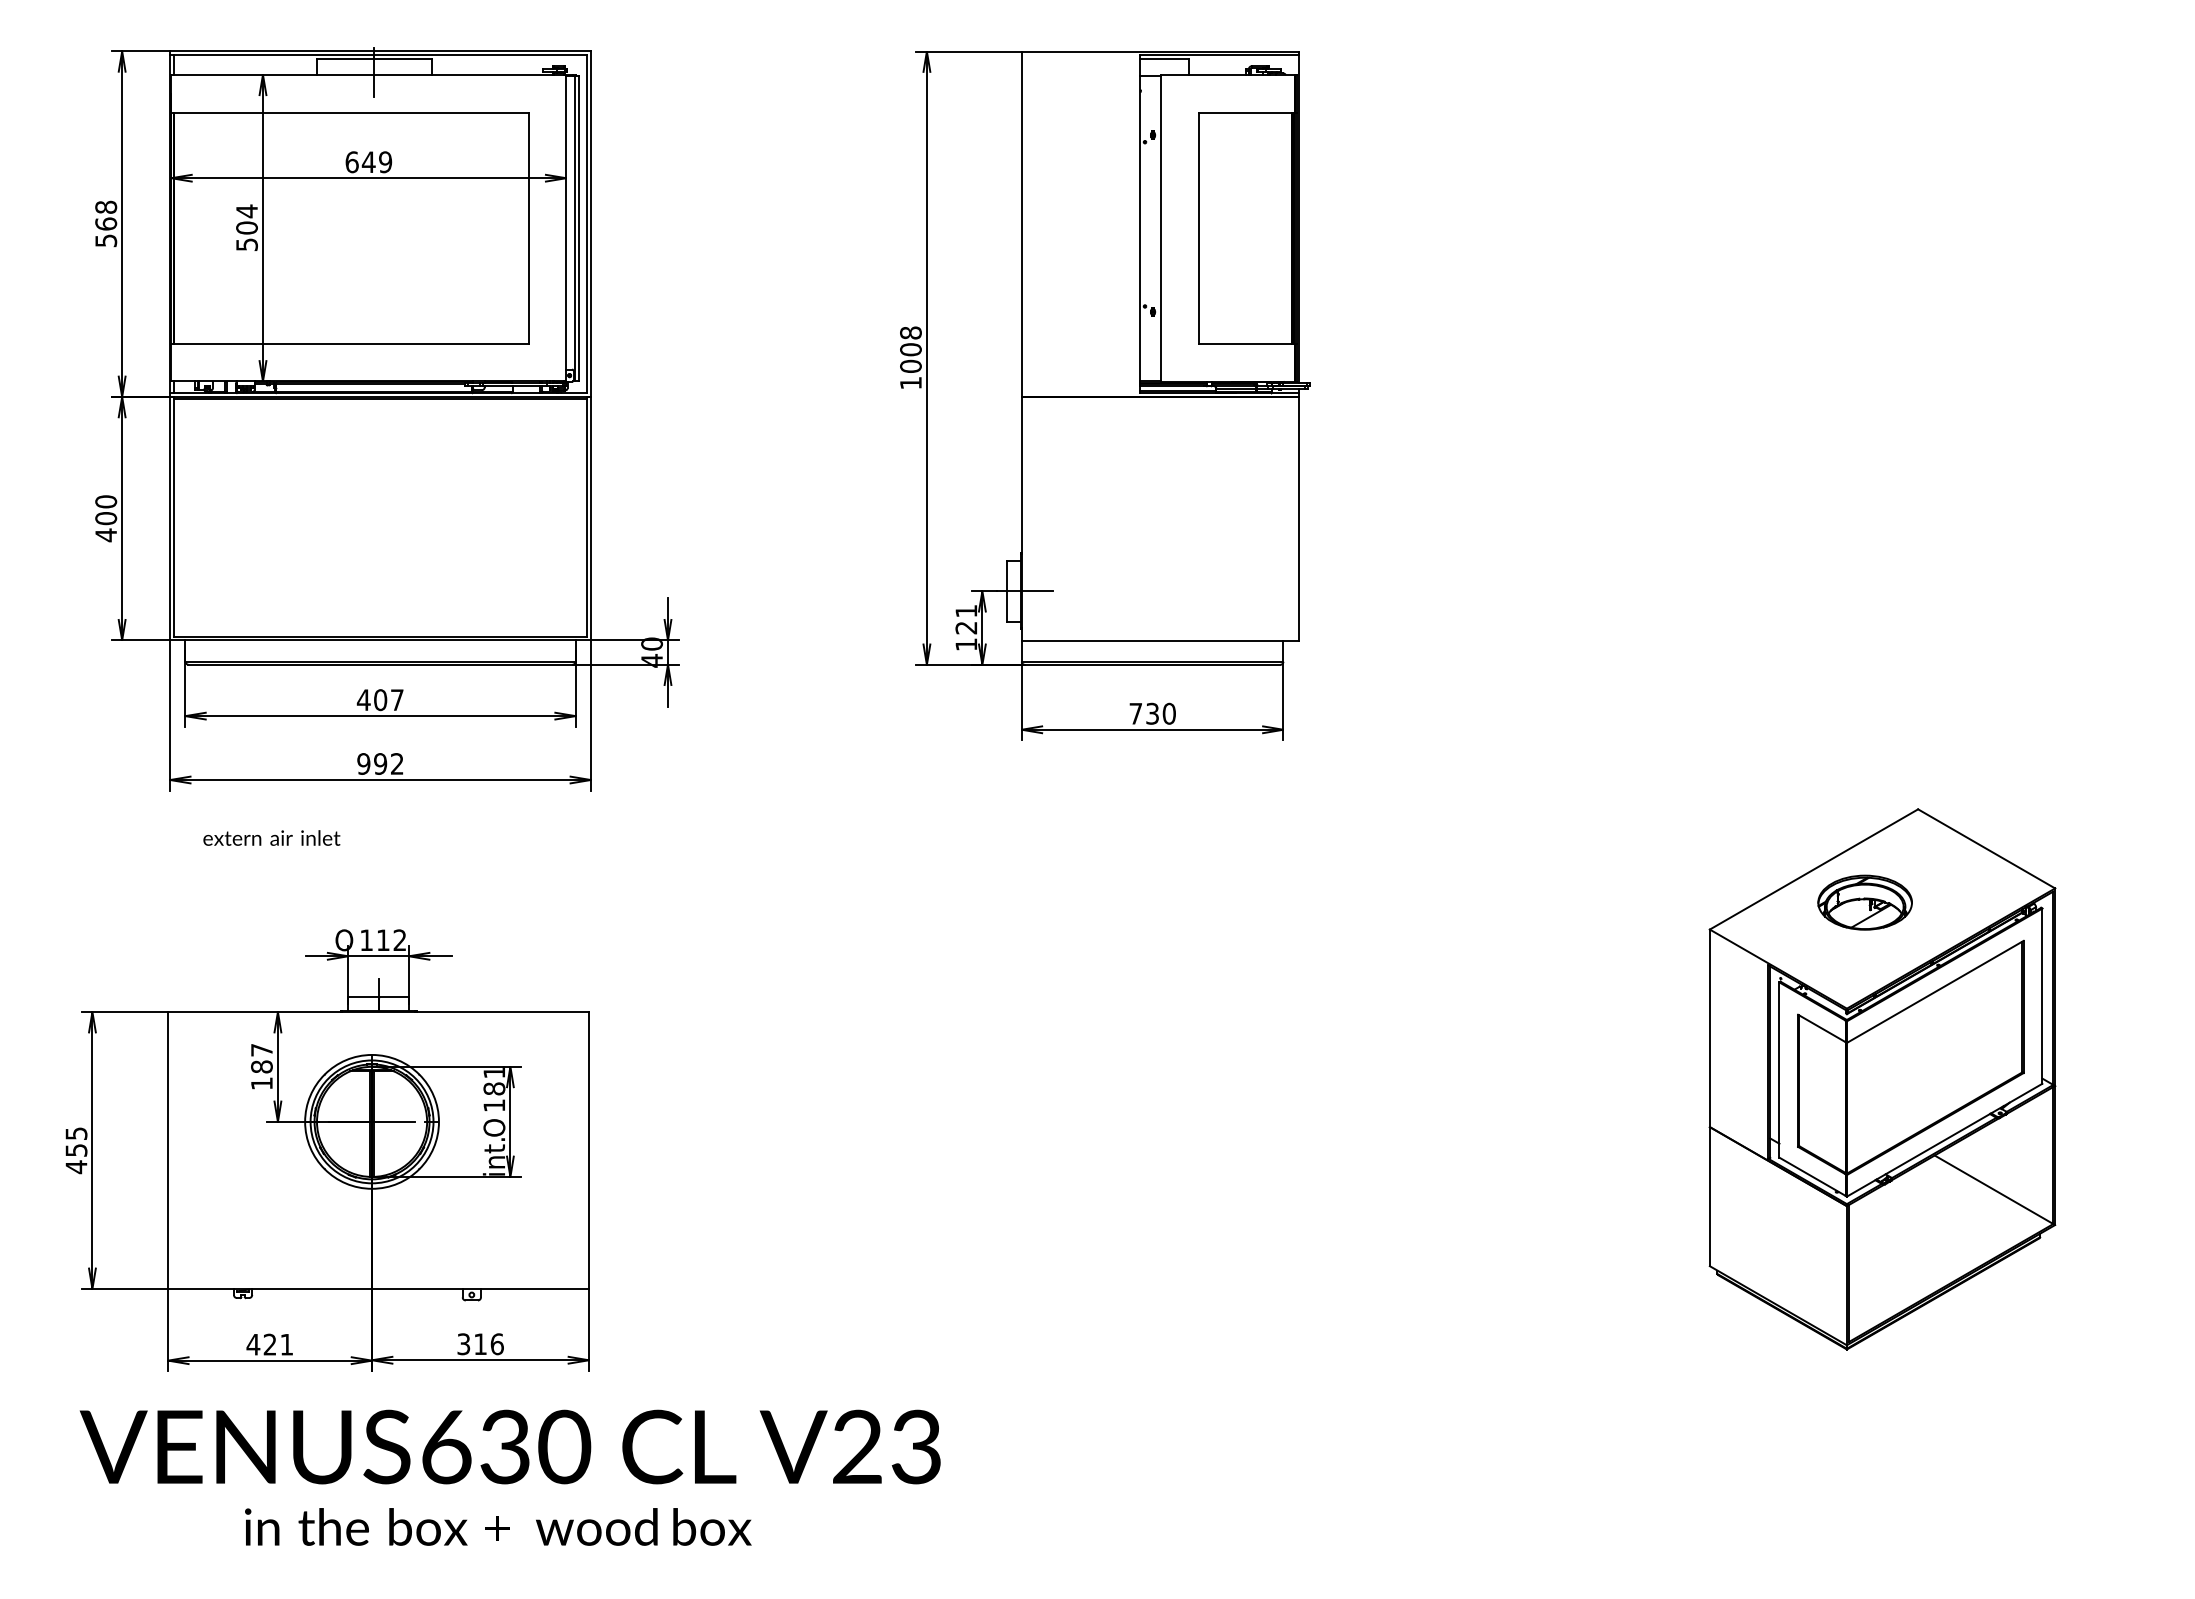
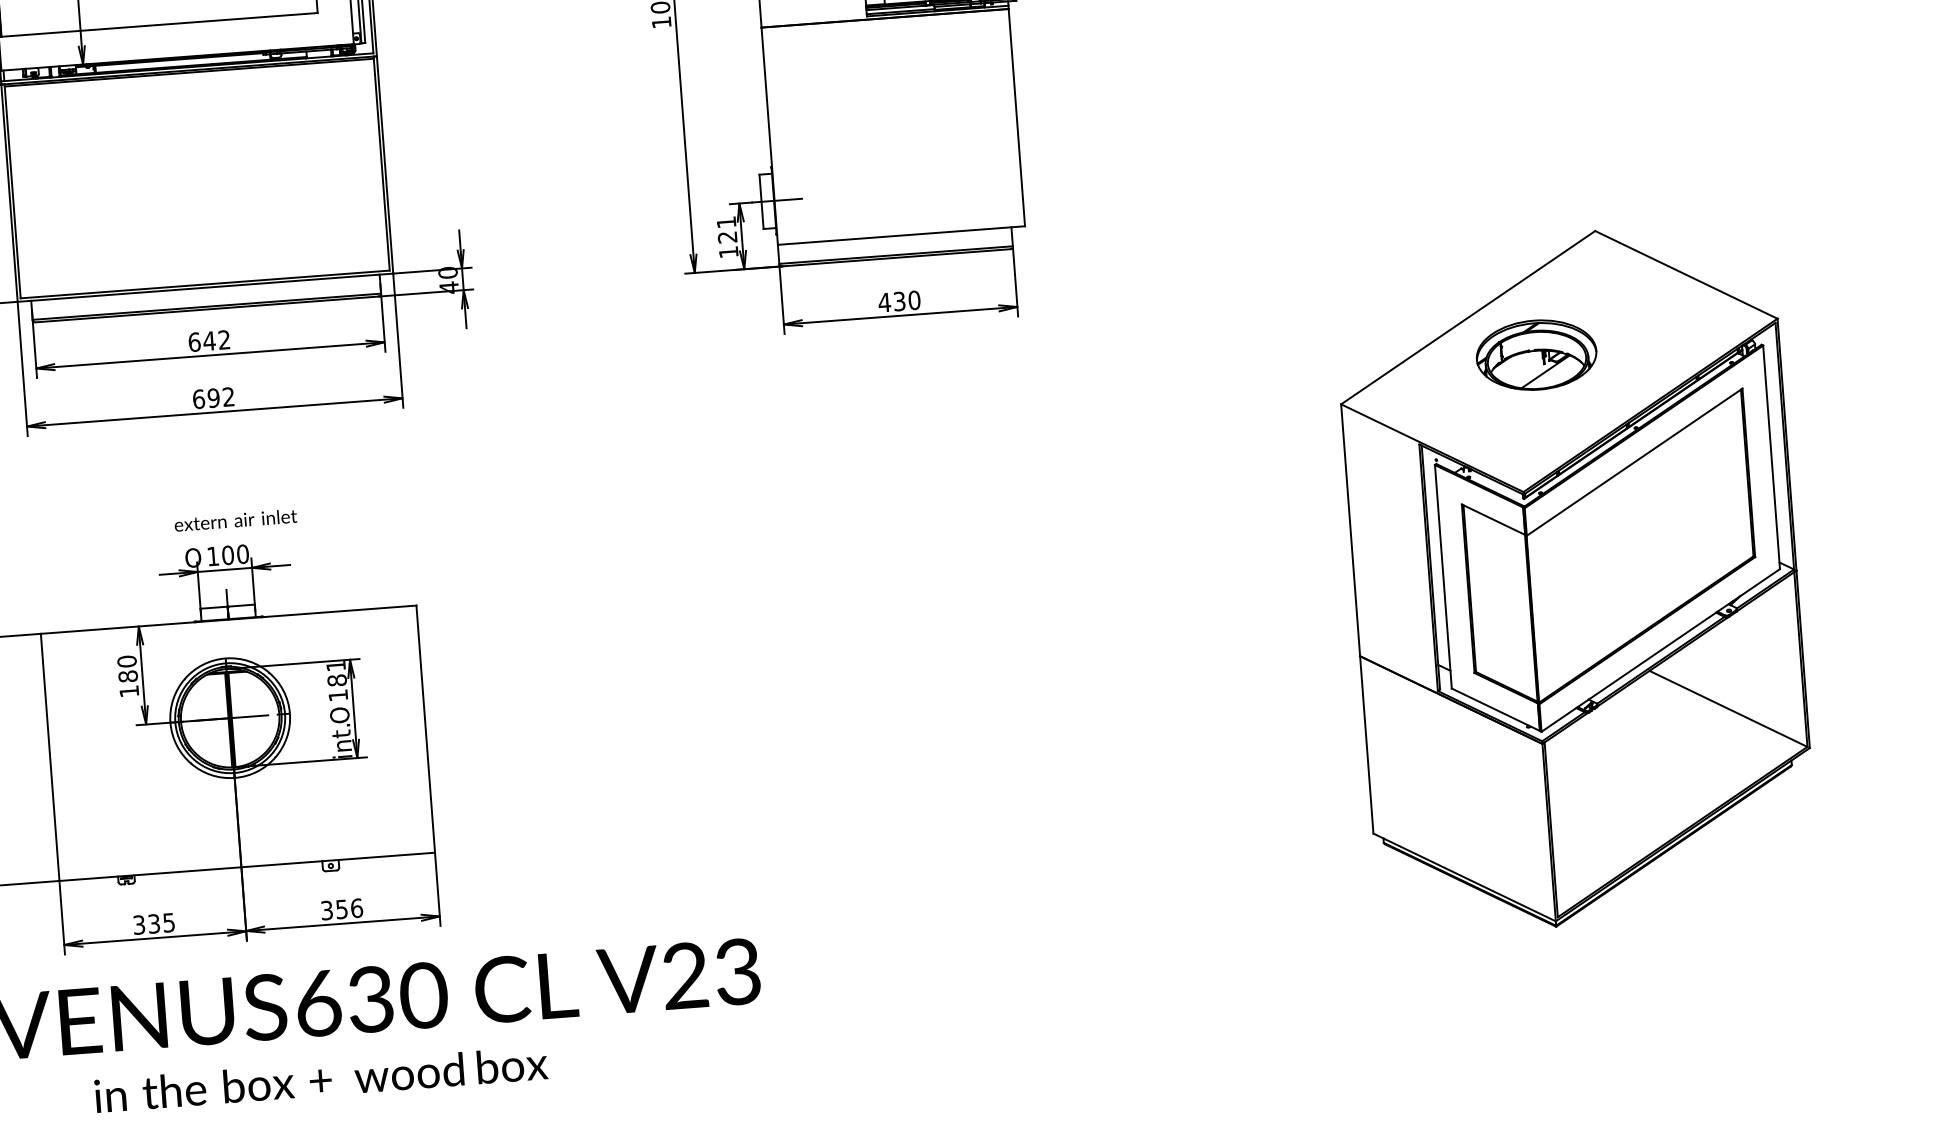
text: (379, 700) -> (208, 341), 407 -> 642
text: (1135, 713) -> (884, 302), 730 -> 430
text: (363, 763) -> (198, 398), 992 -> 692
text: (271, 837) -> (235, 519), moved
text: (391, 940) -> (235, 554), 112 -> 100
text: (261, 1049) -> (126, 660), 187 -> 180
part: (1882, 1079) -> (1575, 578), size x1.43
text: (269, 1344) -> (153, 923), 421 -> 335
text: (480, 1344) -> (341, 909), 316 -> 356
text: (498, 1526) -> (321, 1079), moved

